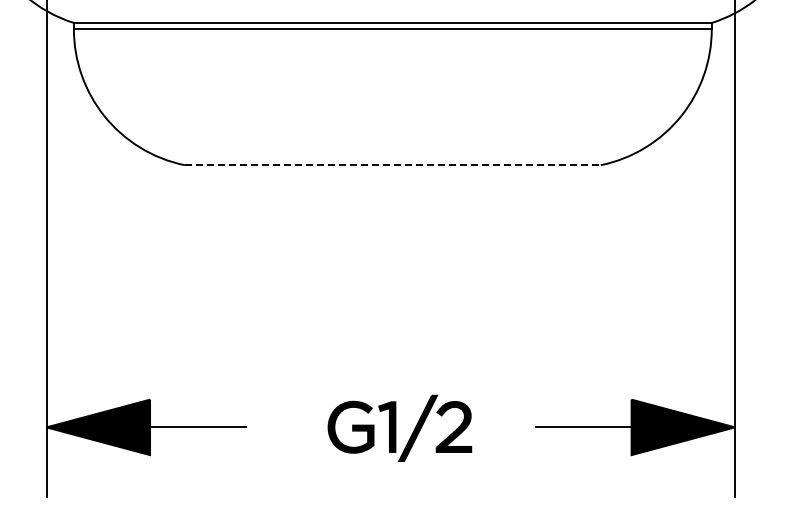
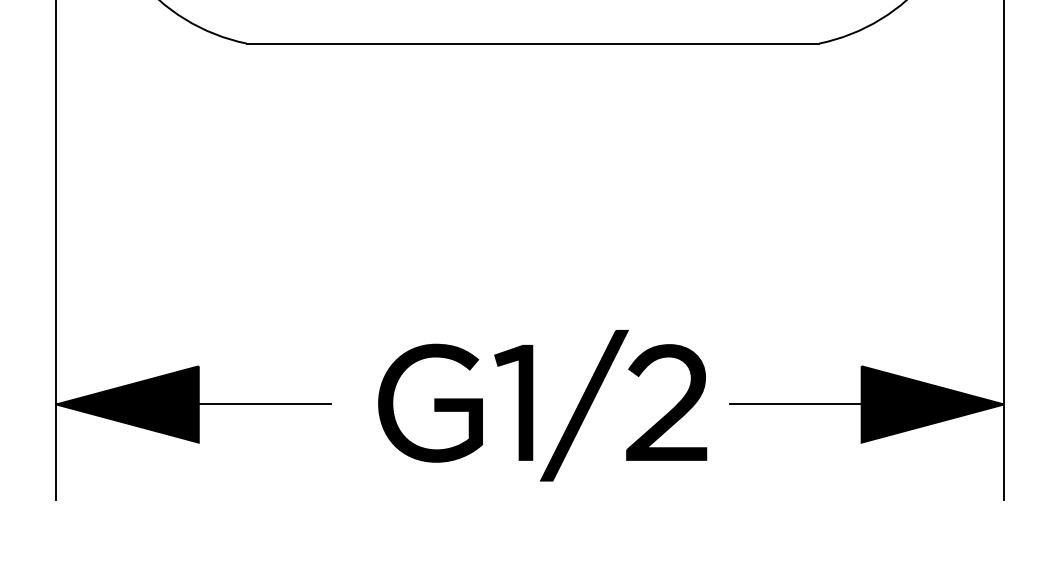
line: (392, 165) -> (532, 43), dashed -> solid
part: (399, 428) -> (542, 406), size x1.67

